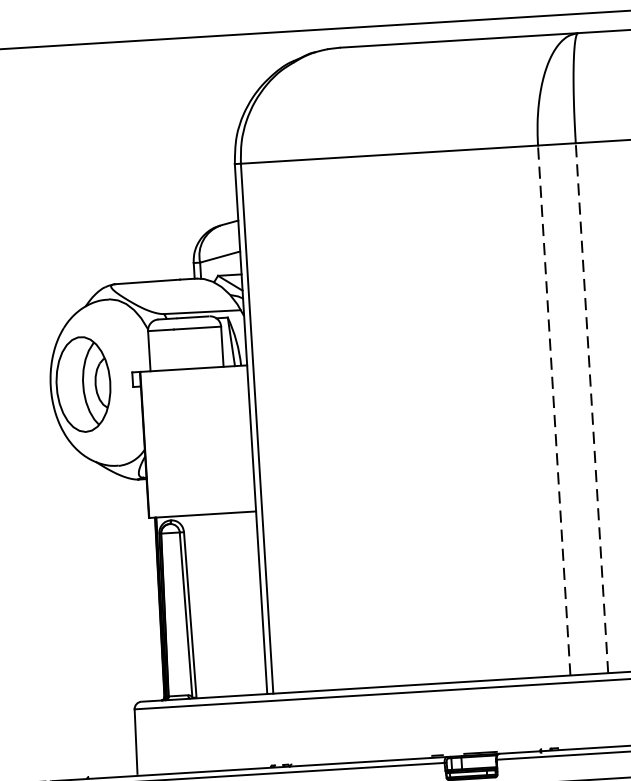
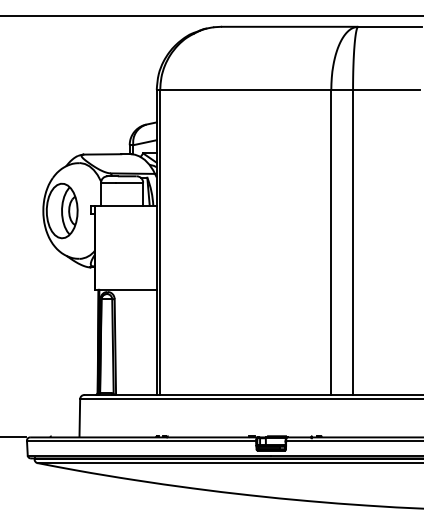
line: (592, 408) -> (353, 242), dashed -> solid
line: (554, 410) -> (331, 242), dashed -> solid

